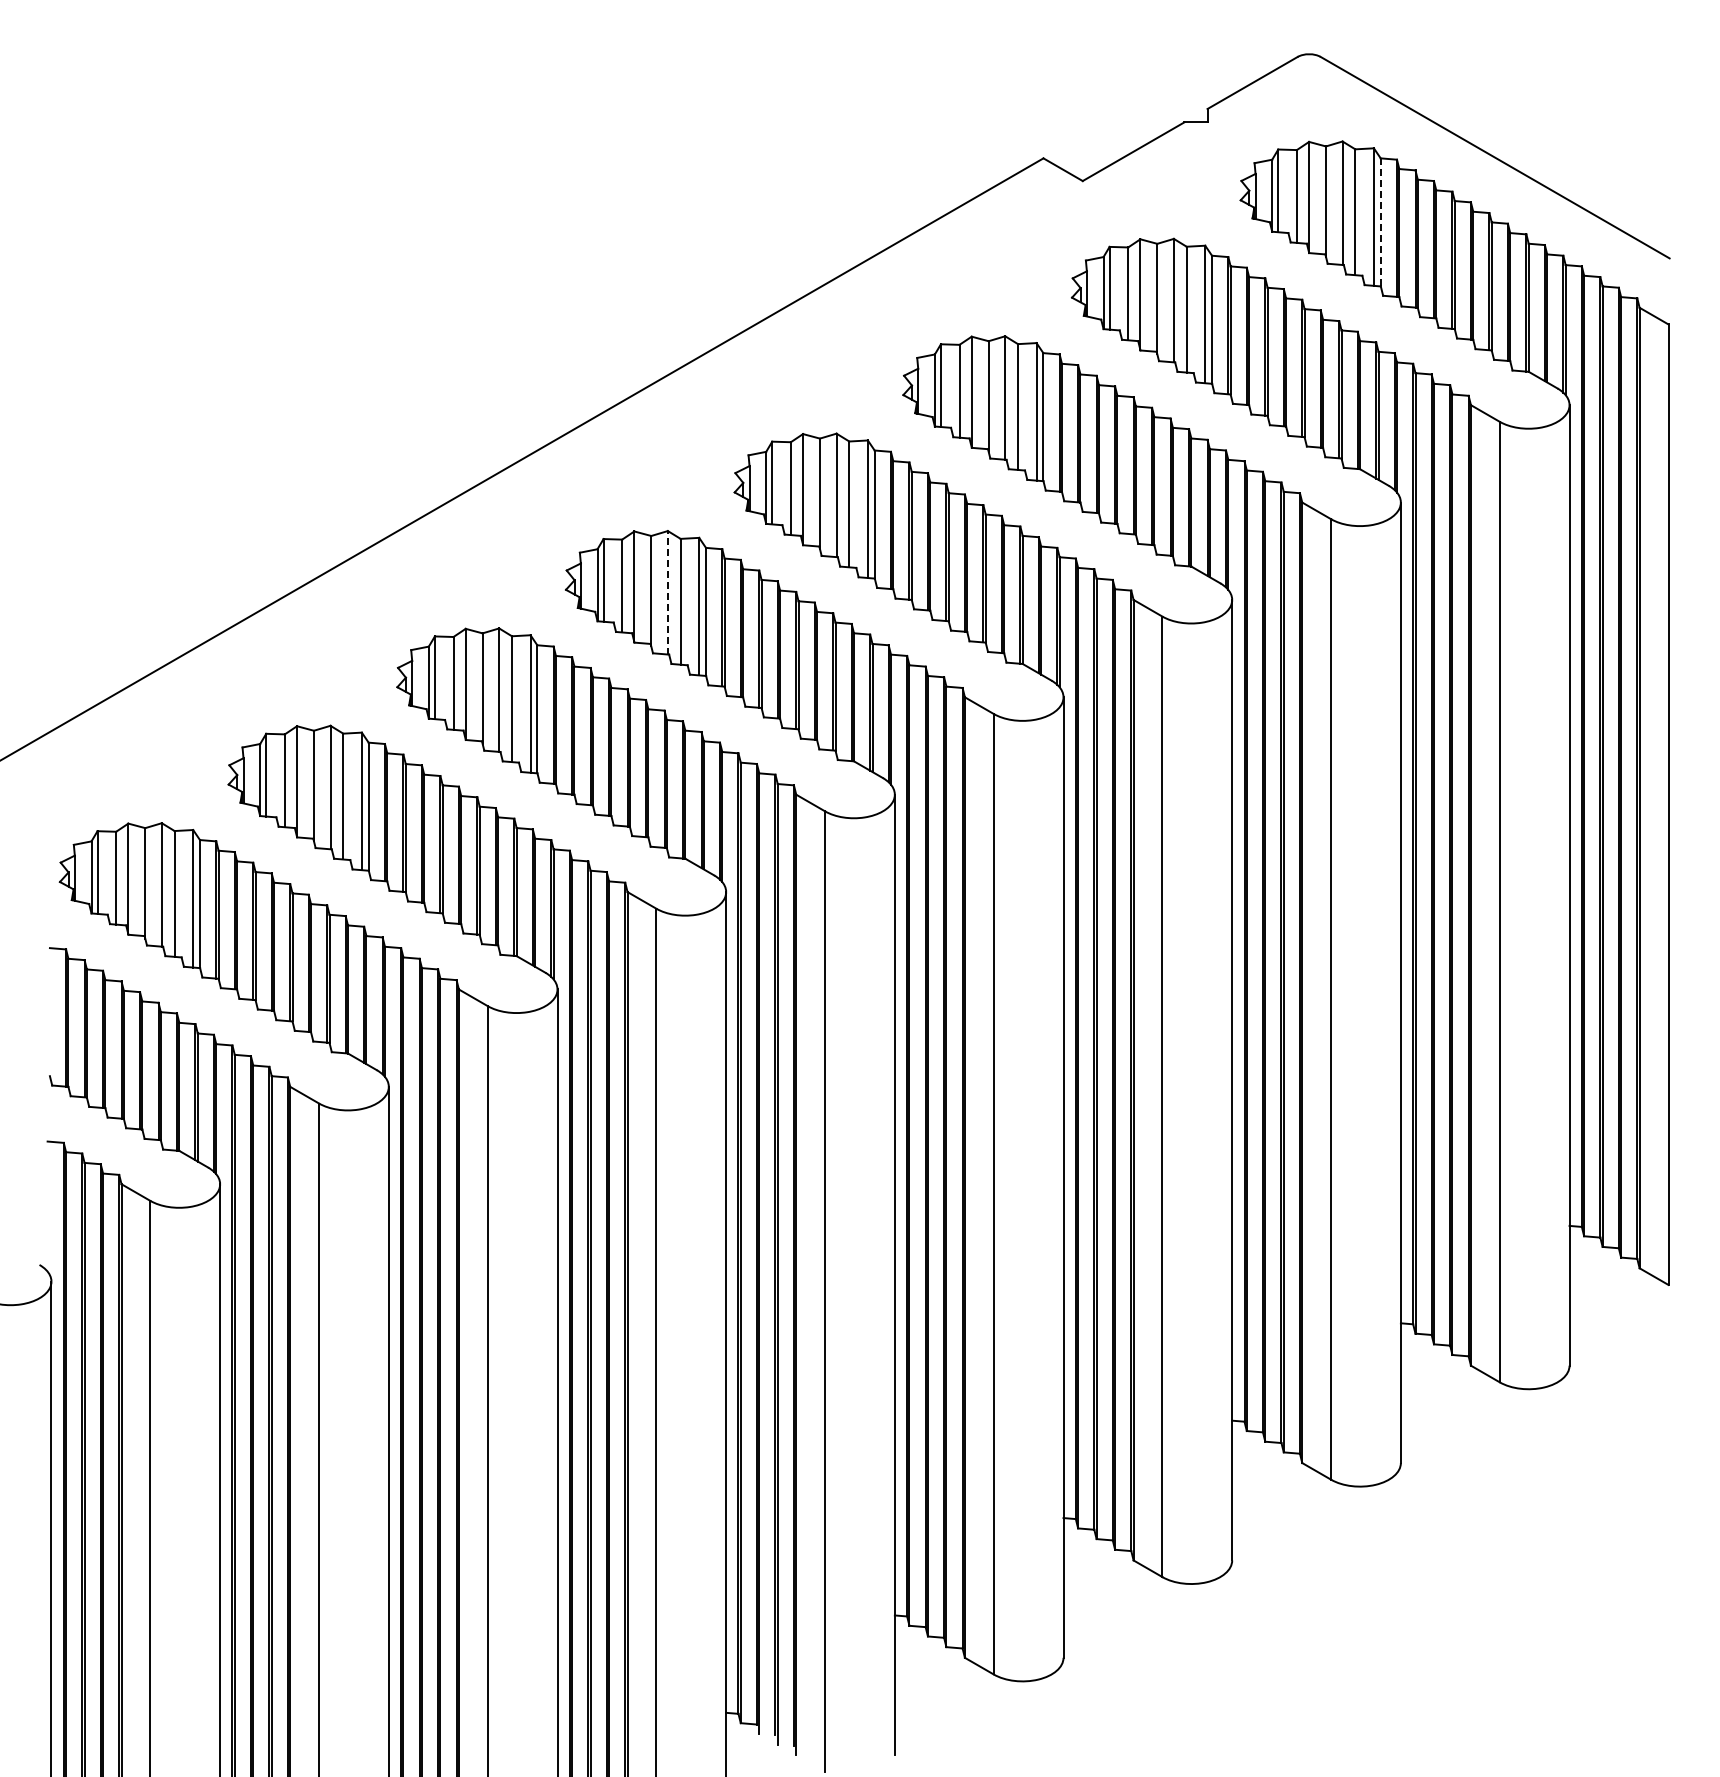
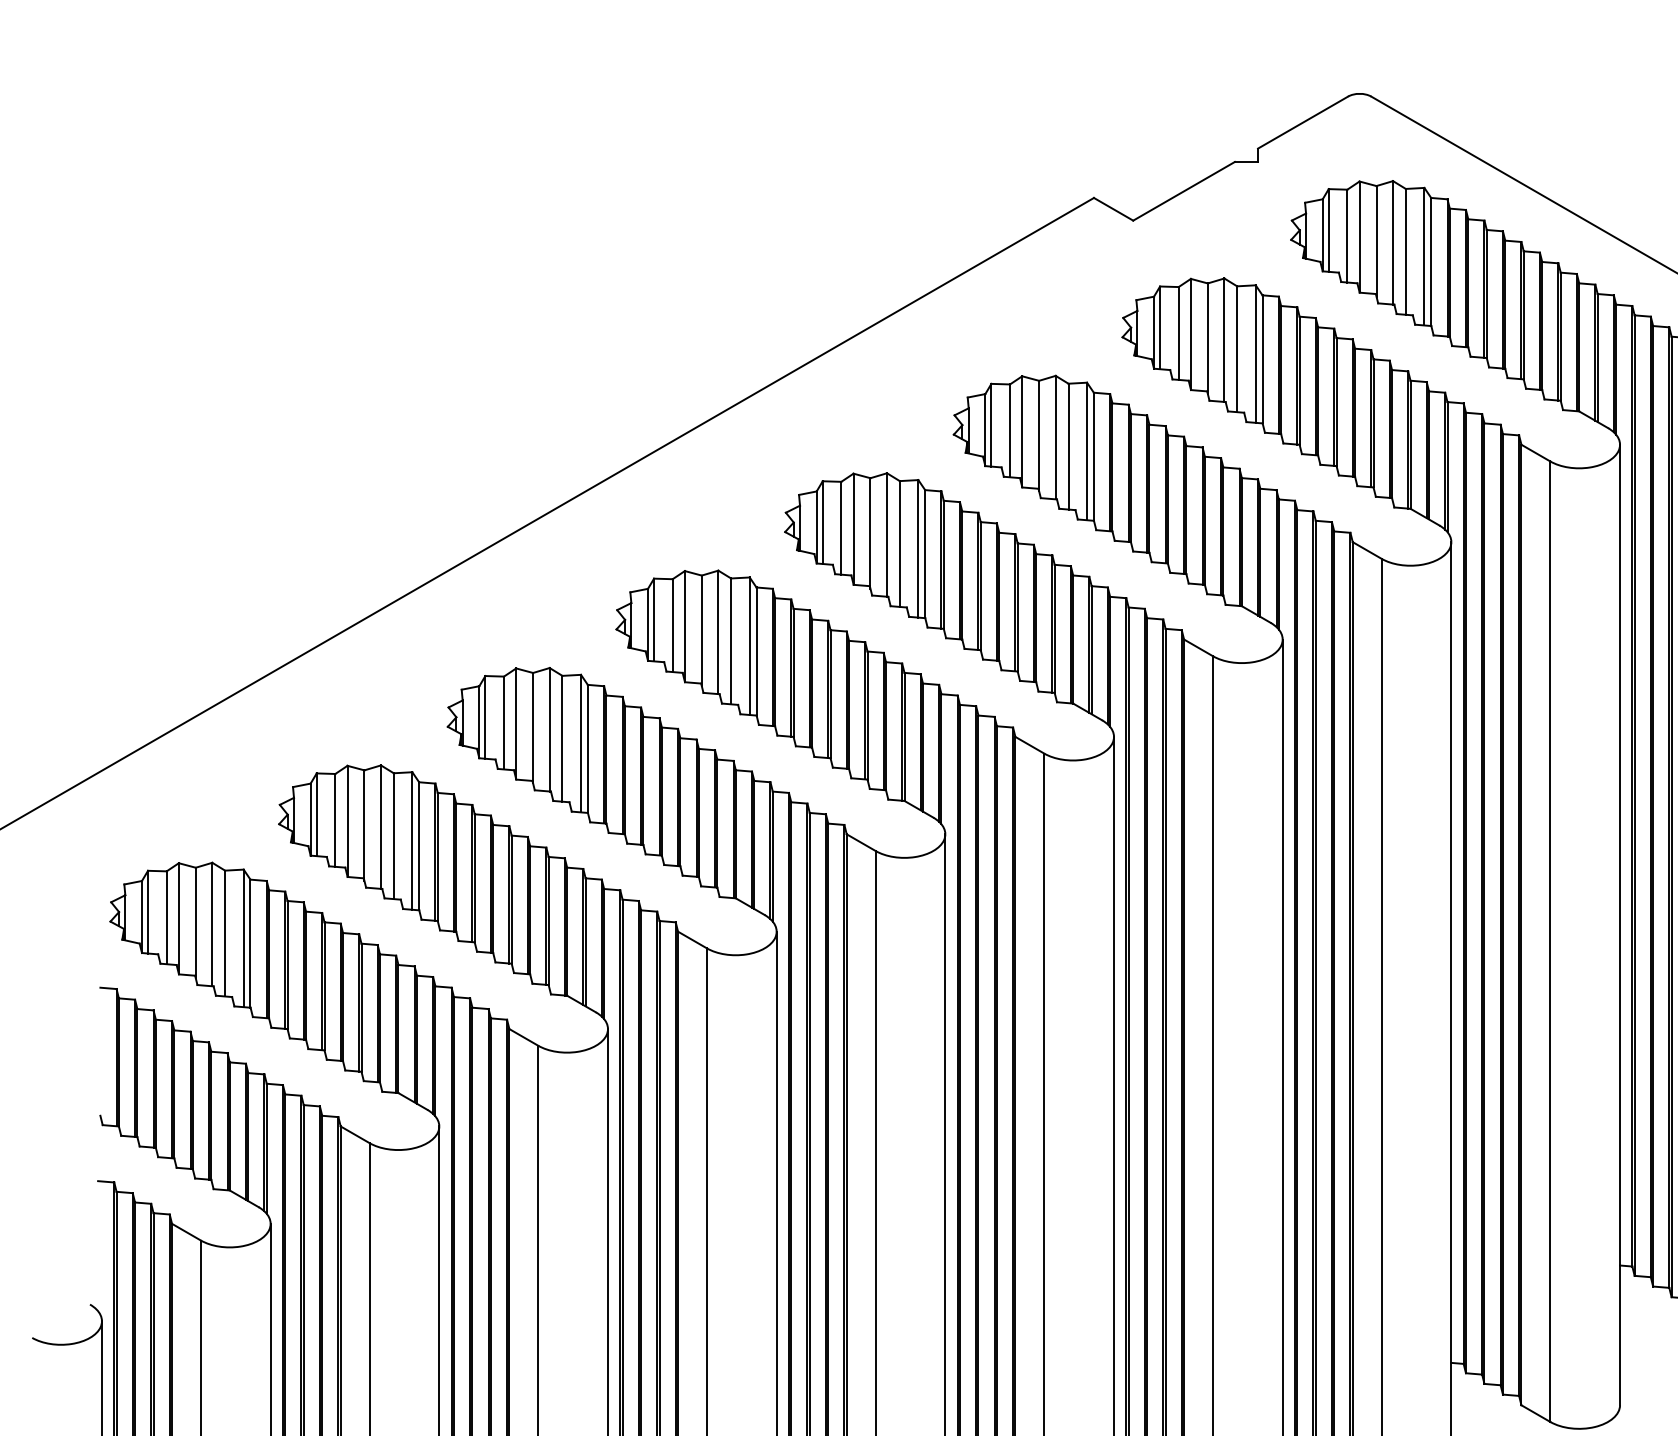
line: (1380, 221) -> (1430, 261), dashed -> solid
line: (667, 592) -> (717, 632), dashed -> solid

